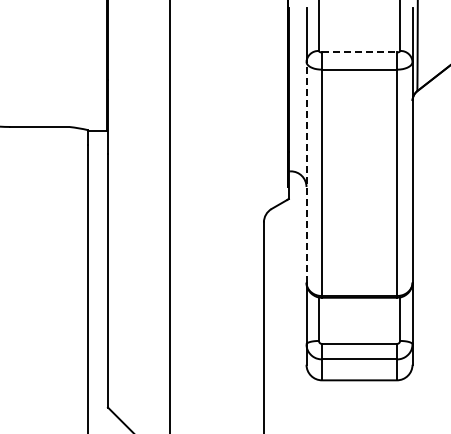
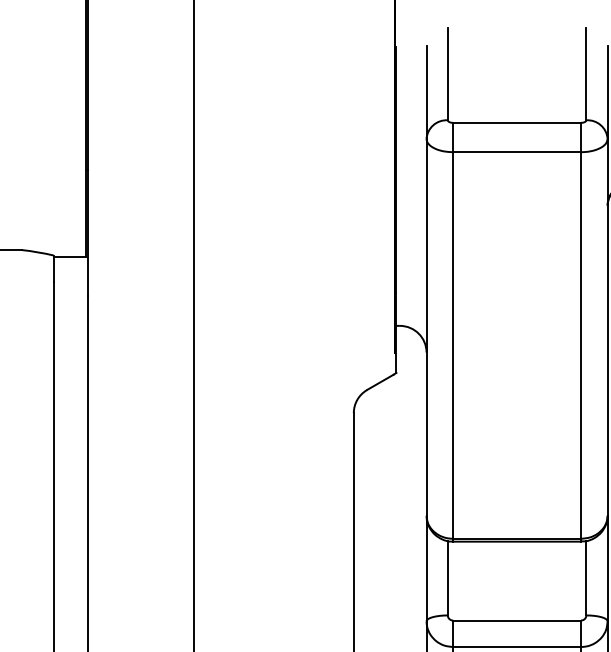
line: (360, 52) -> (518, 122), dashed -> solid
line: (306, 171) -> (426, 326), dashed -> solid

